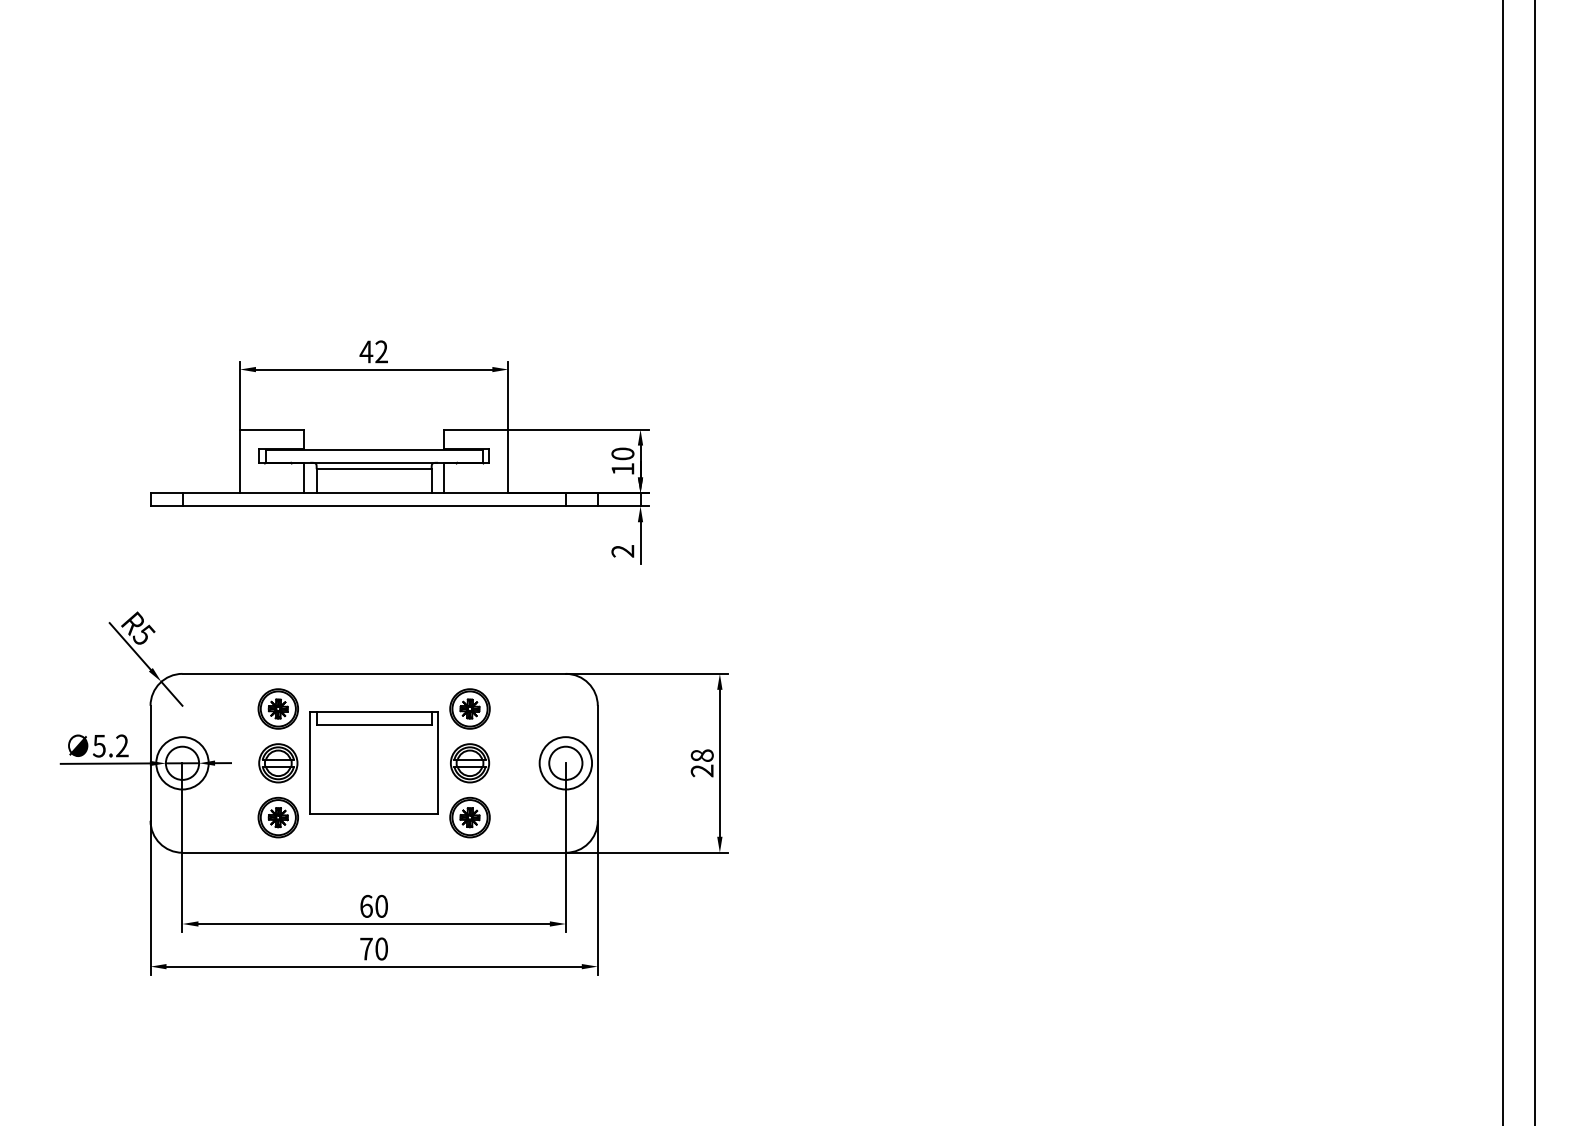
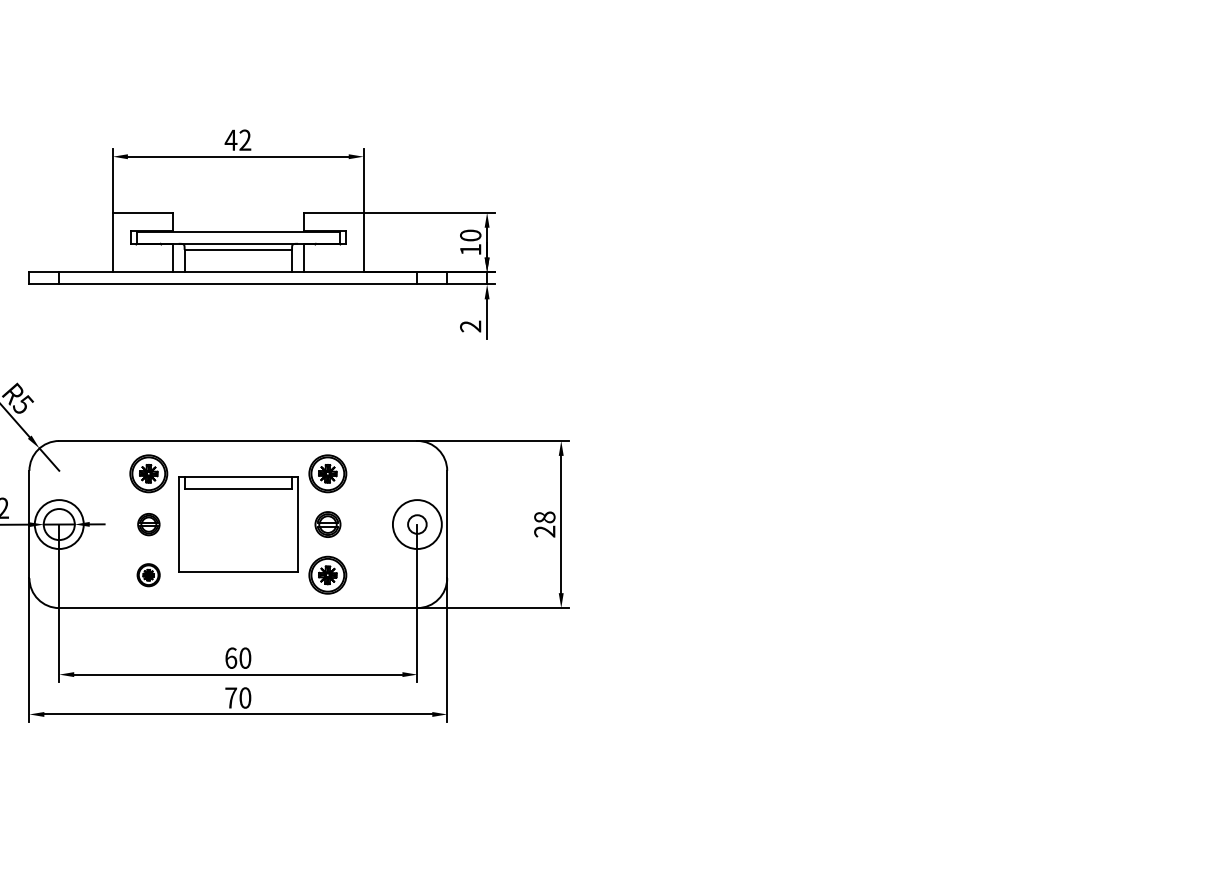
circle: (565, 762) -> (417, 523), size x0.6
part: (278, 763) -> (148, 524), size x0.6
part: (470, 763) -> (328, 524), size x0.7
part: (277, 817) -> (148, 575), size x0.6

